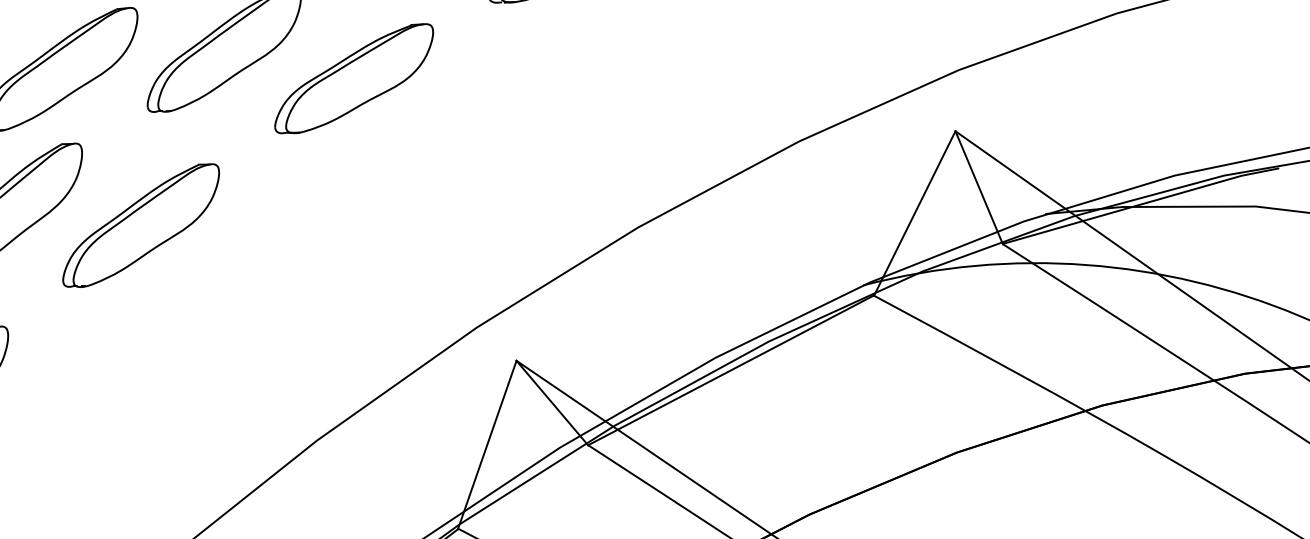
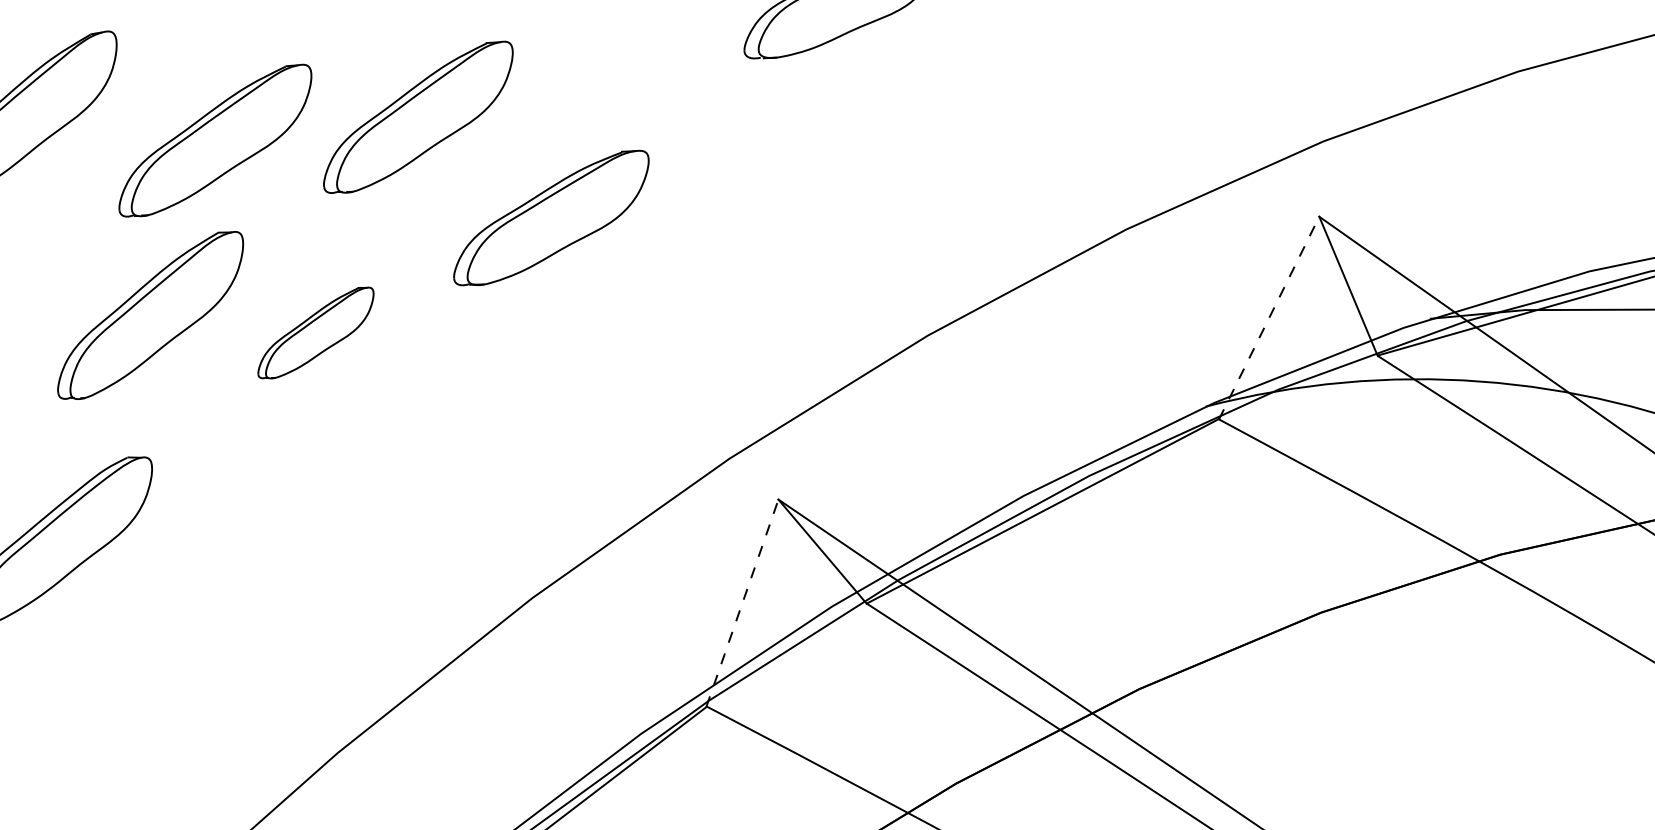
part: (354, 78) -> (551, 217), moved
line: (915, 213) -> (1269, 317), solid -> dashed
part: (140, 225) -> (315, 332), size x0.6
line: (487, 445) -> (742, 603), solid -> dashed

